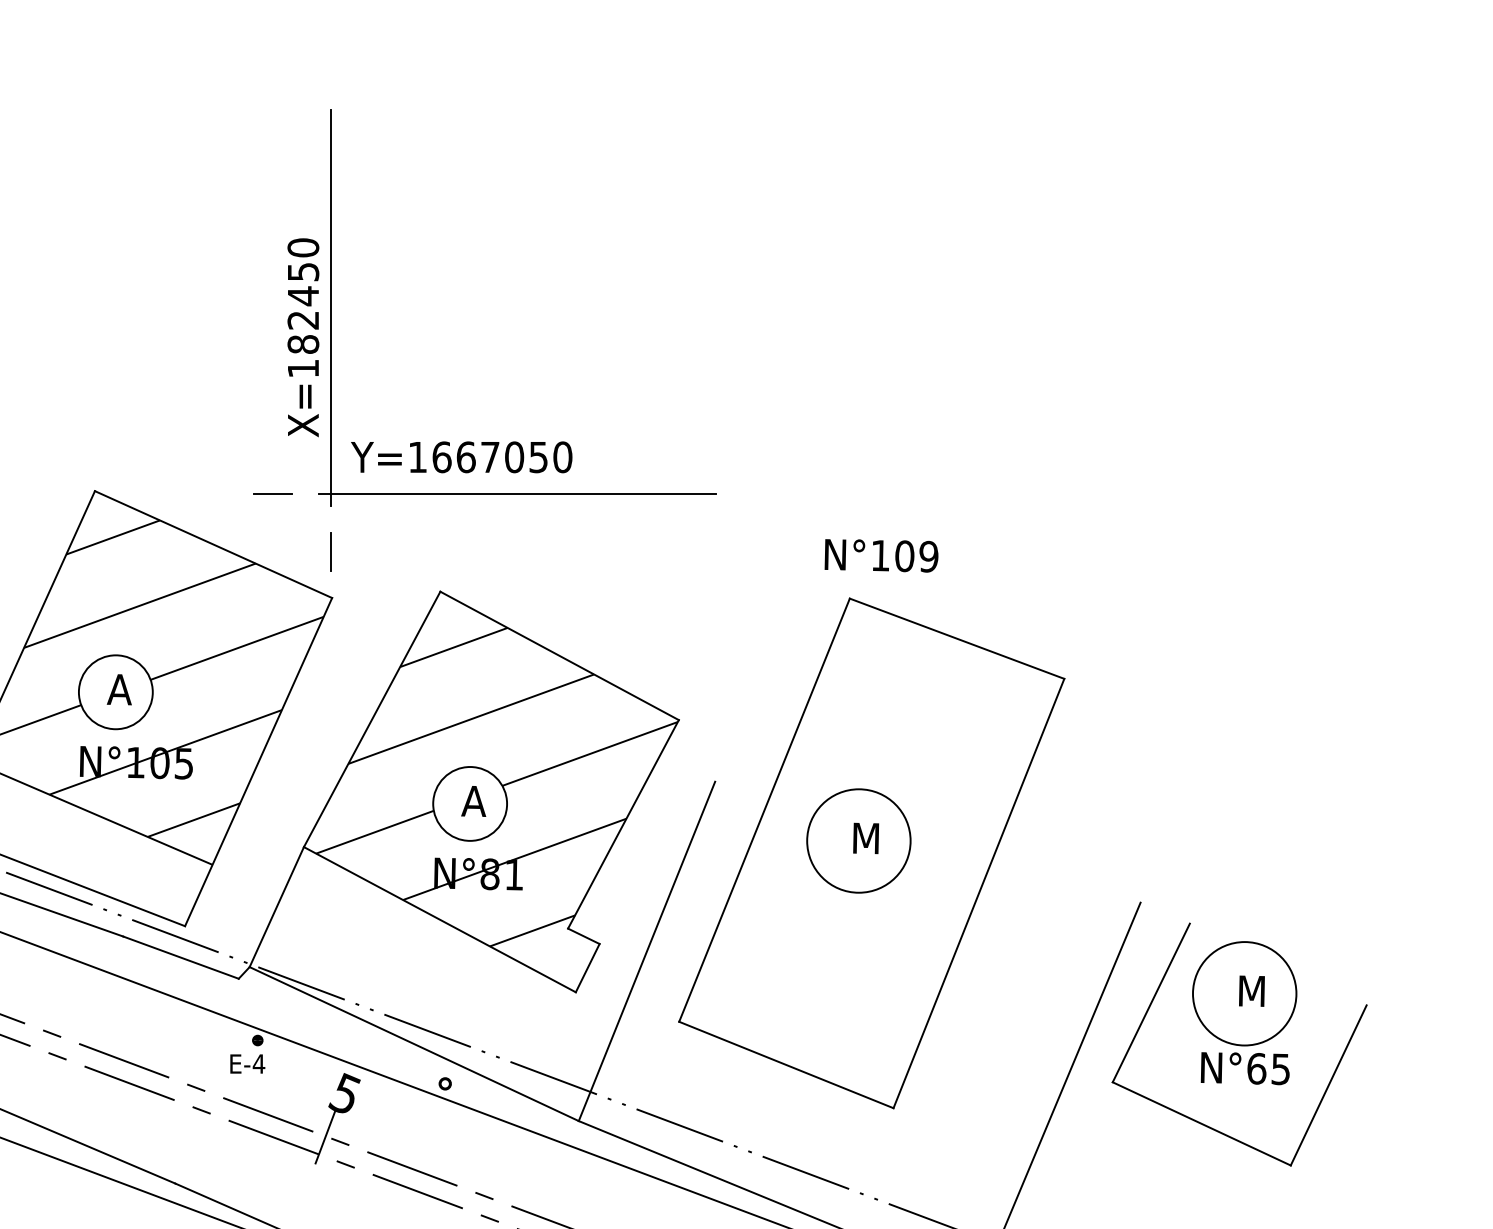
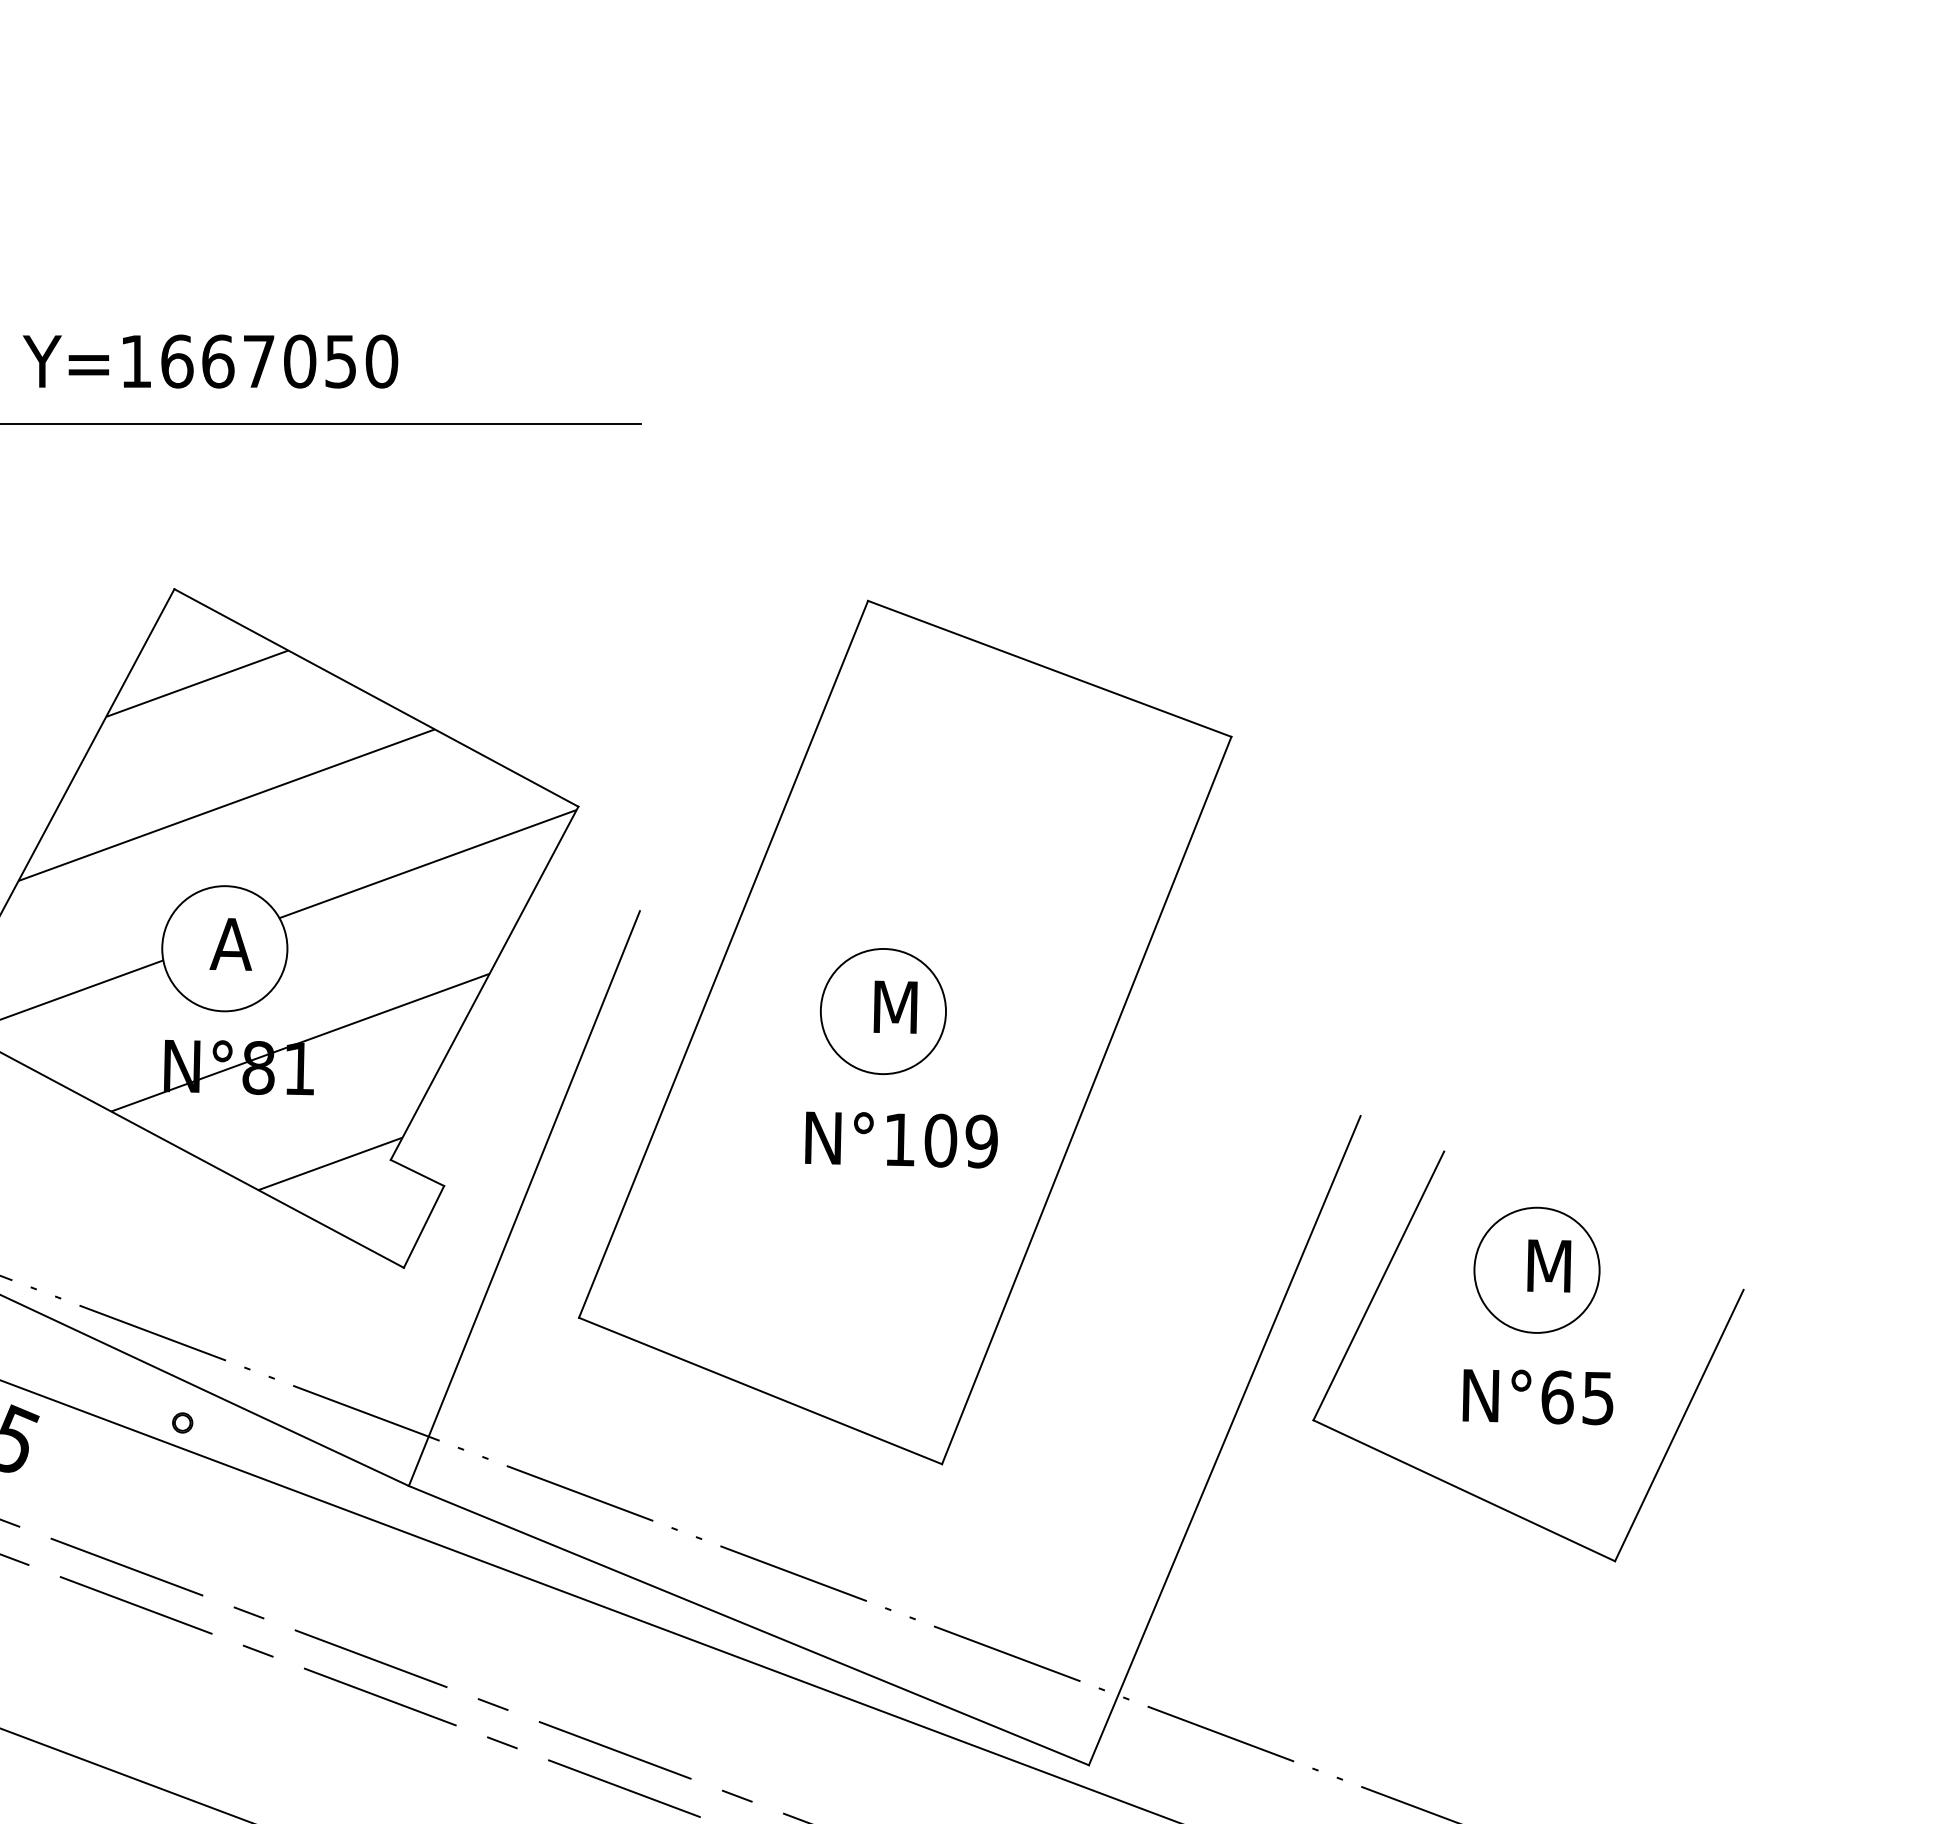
text: (881, 555) -> (901, 1139), moved
circle: (858, 840) -> (882, 1010), size x0.71
circle: (1244, 993) -> (1536, 1269), size x0.71

